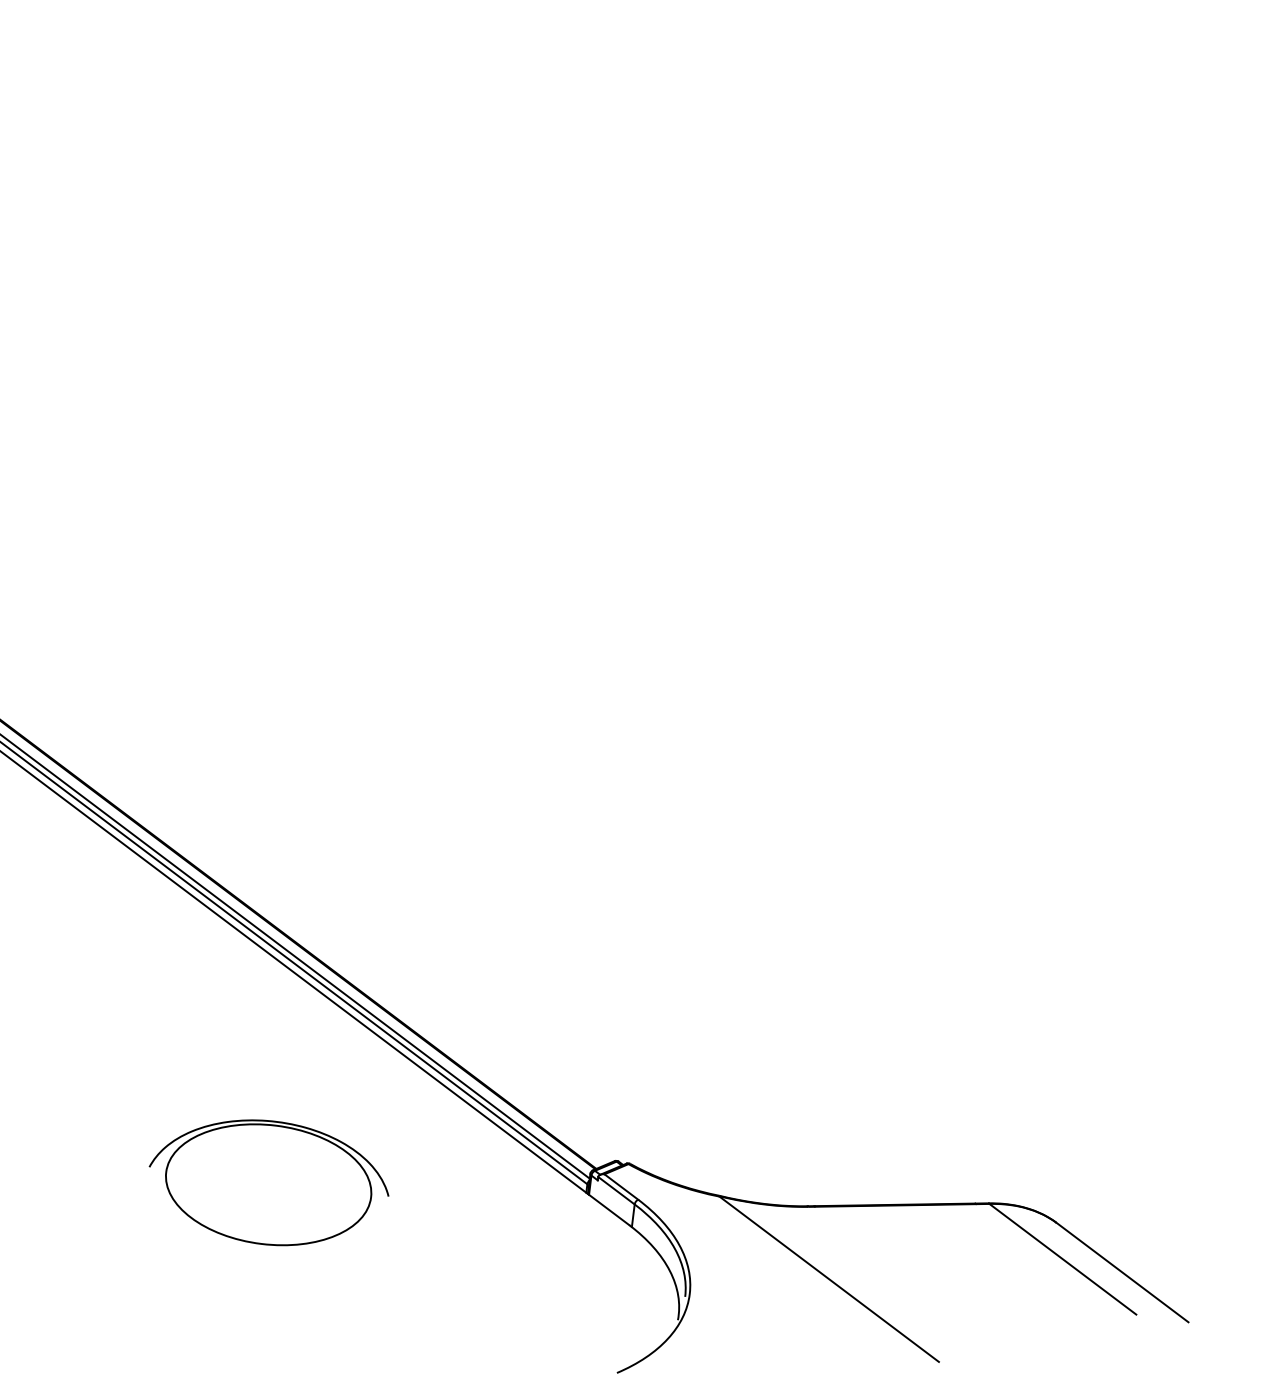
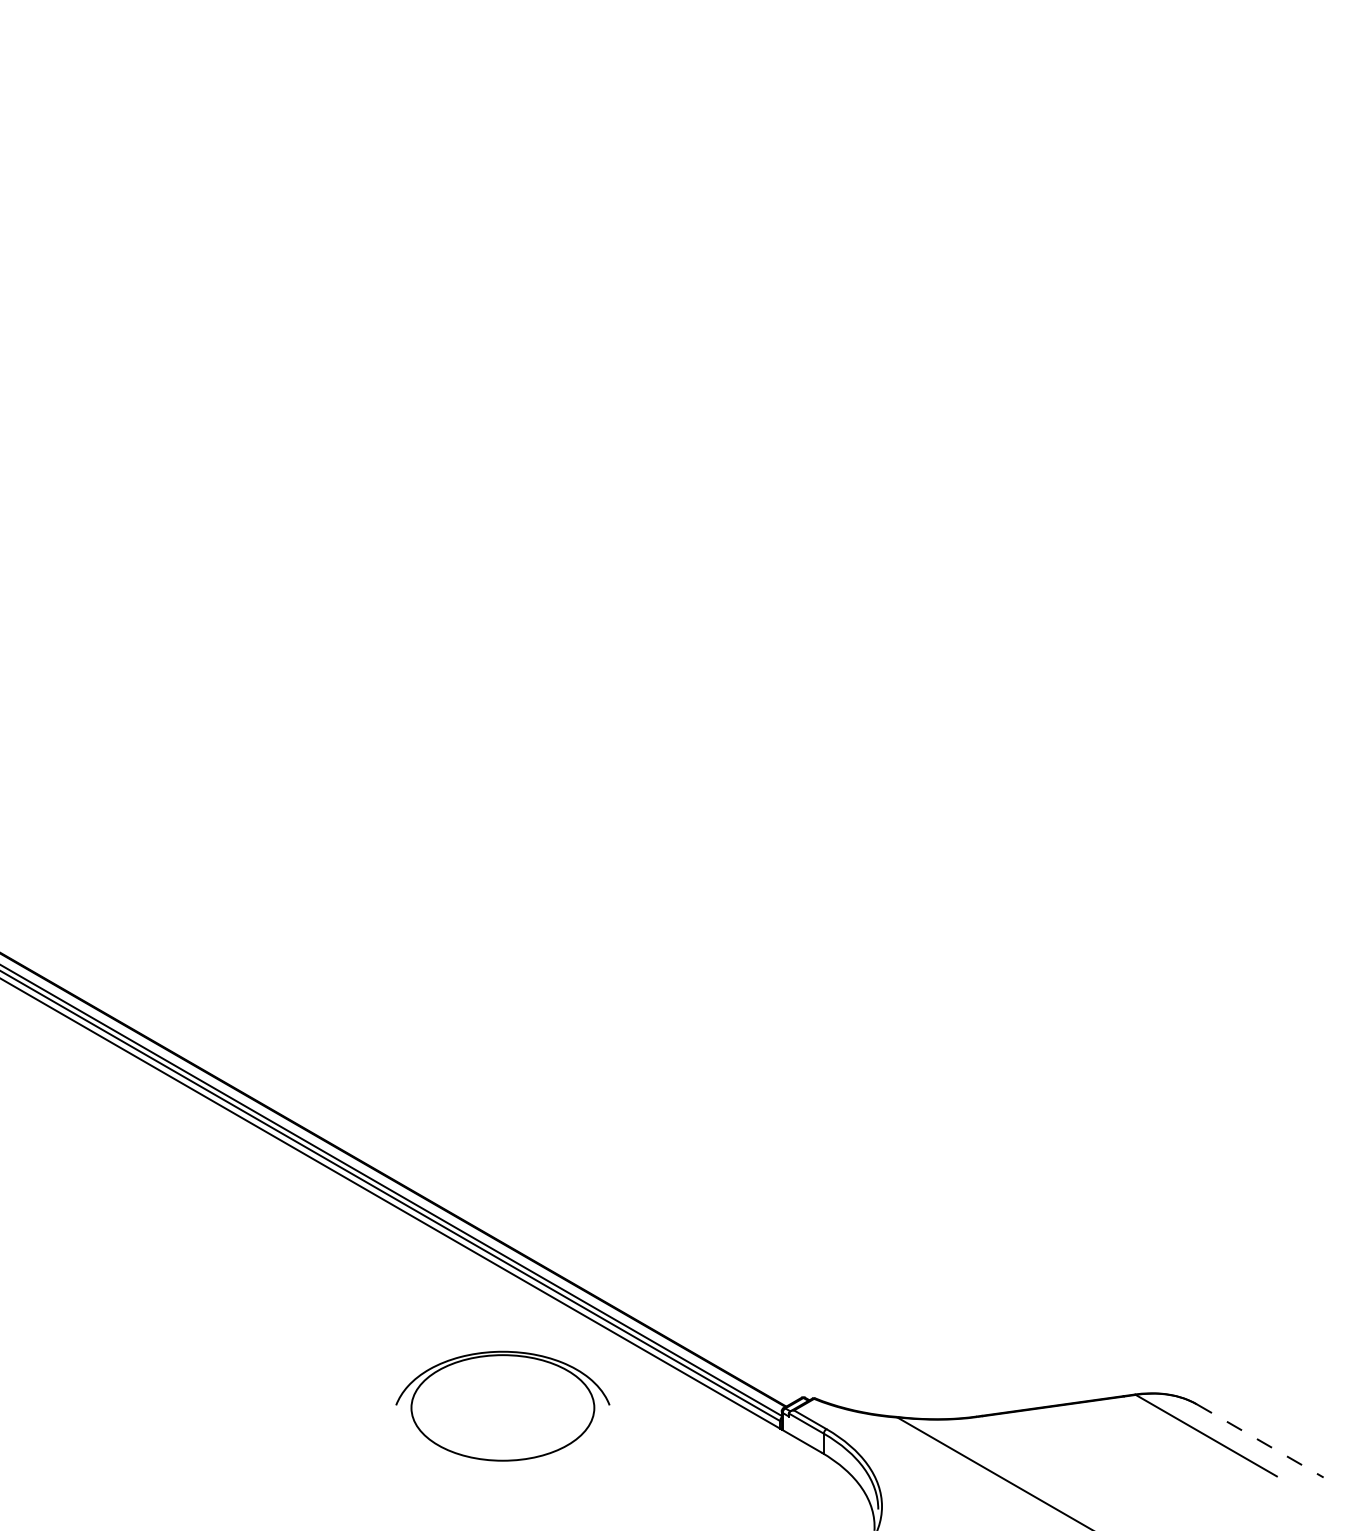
part: (268, 1182) -> (502, 1405), moved
line: (1122, 1273) -> (1260, 1441), solid -> dashed

